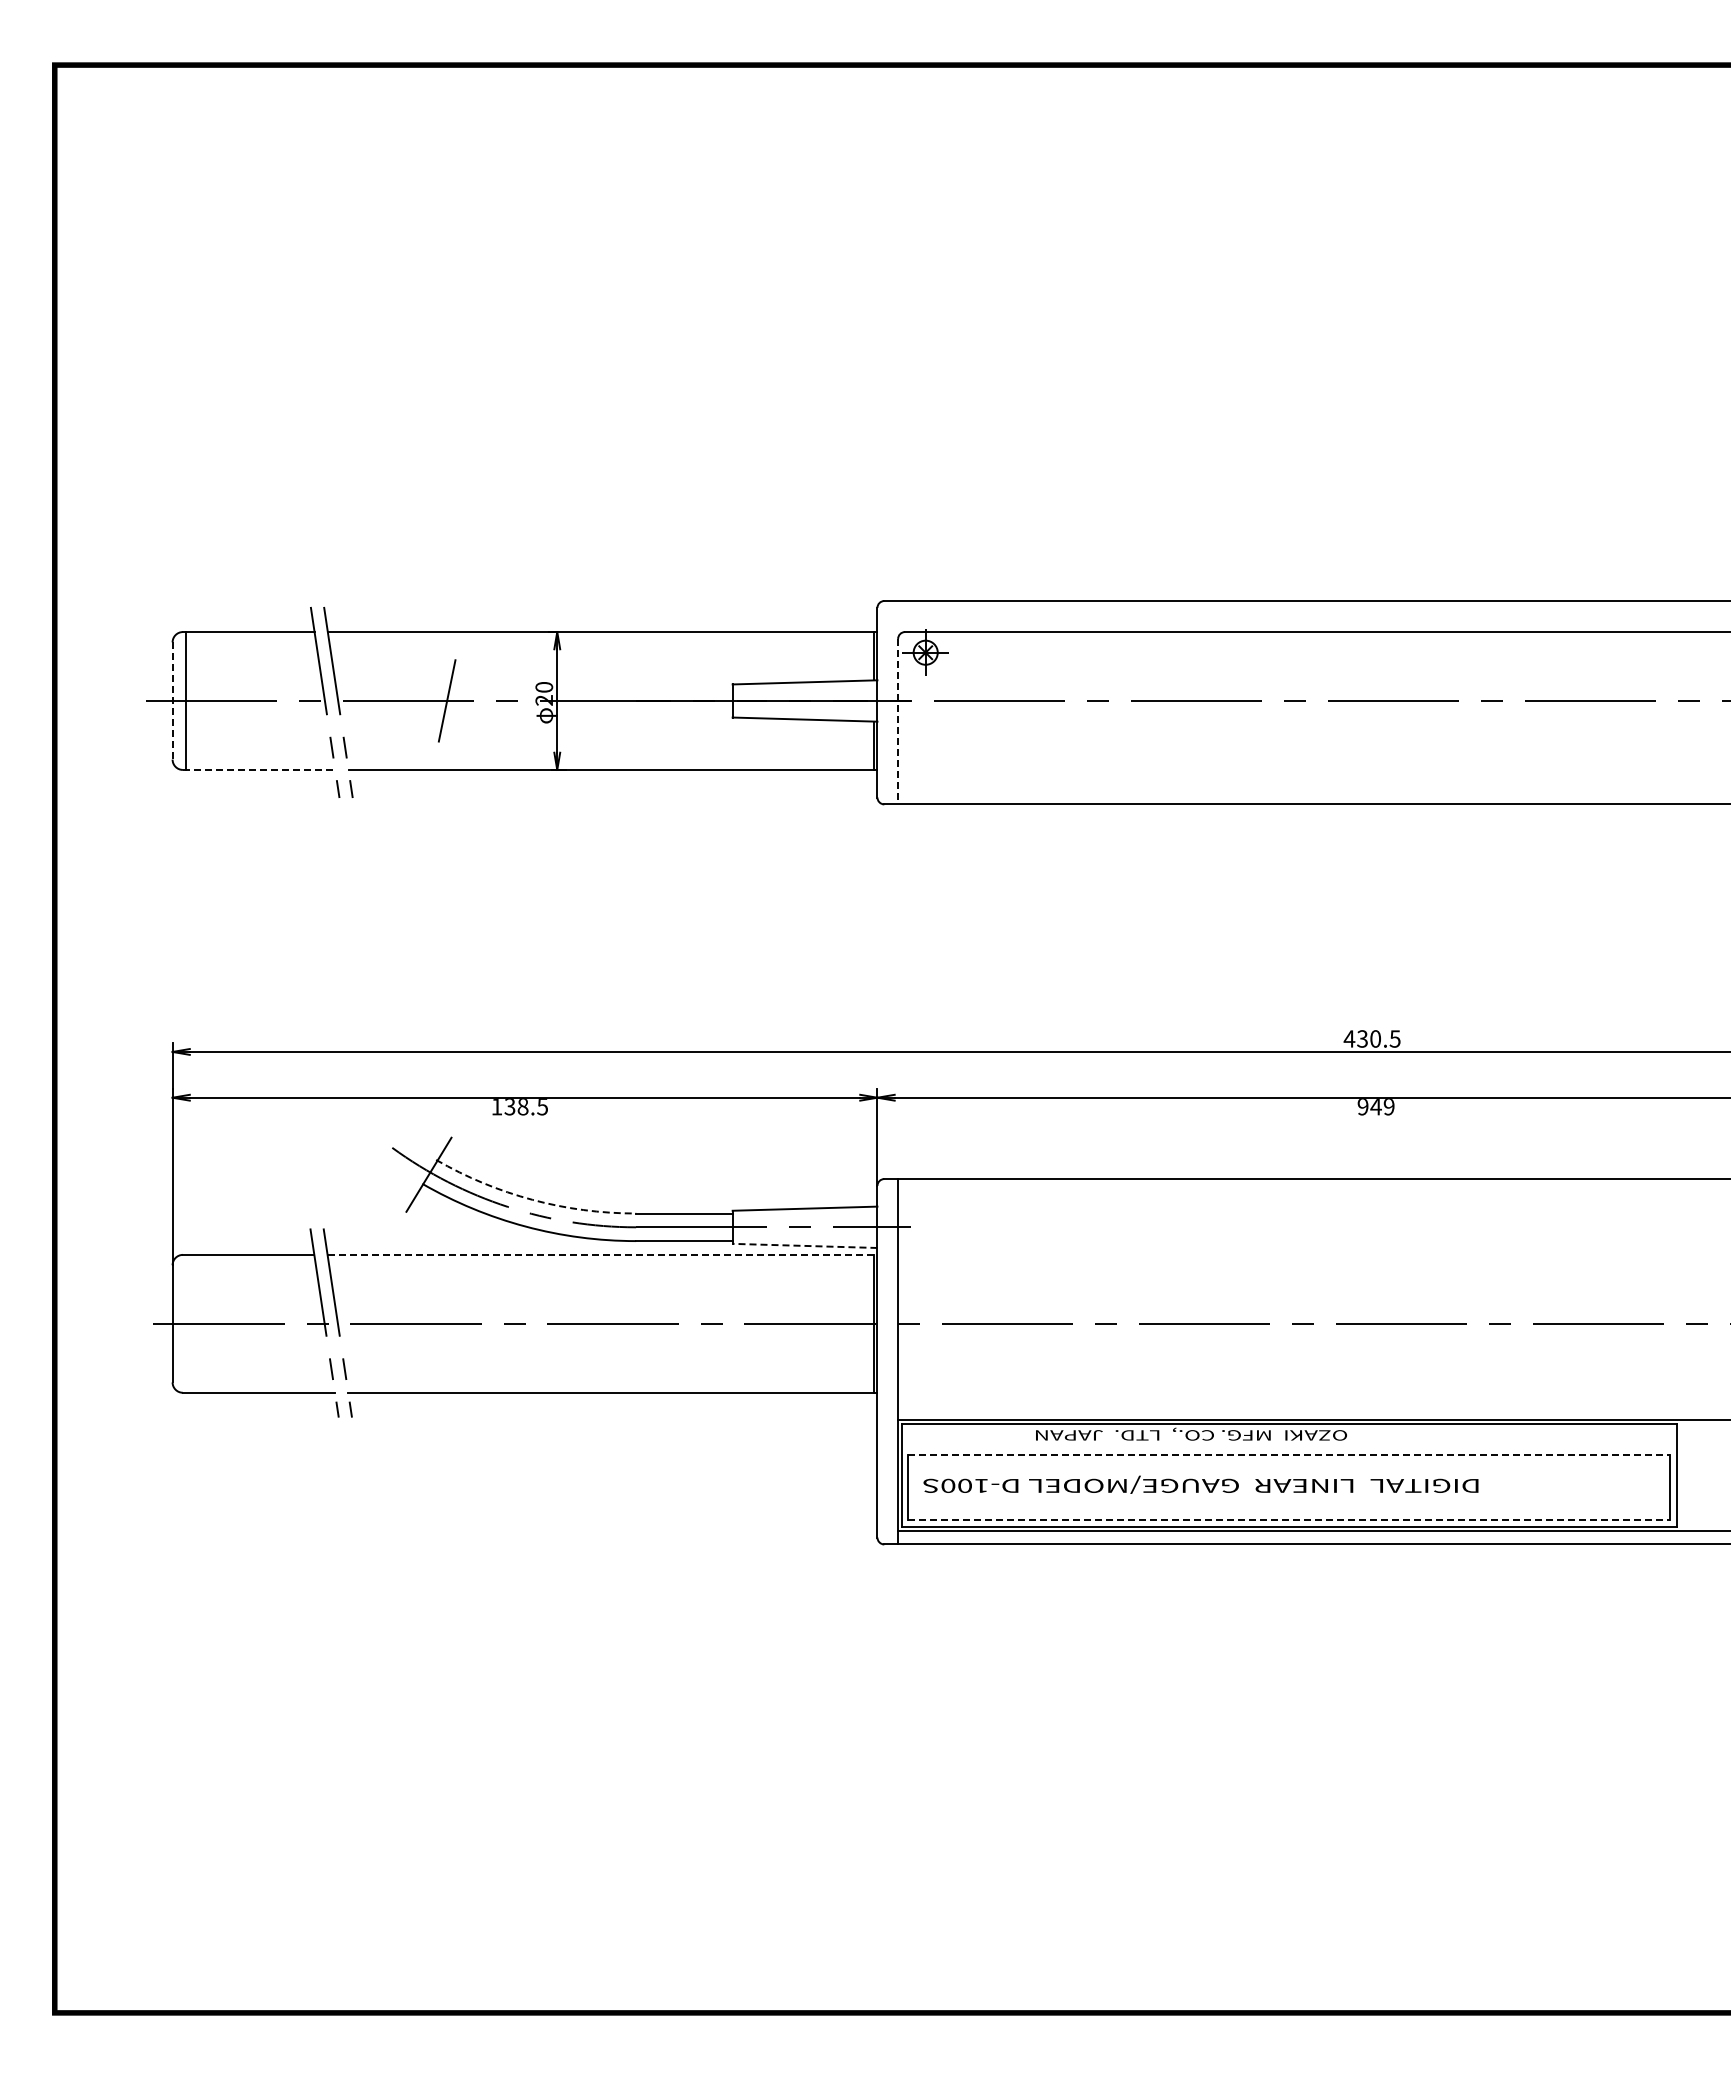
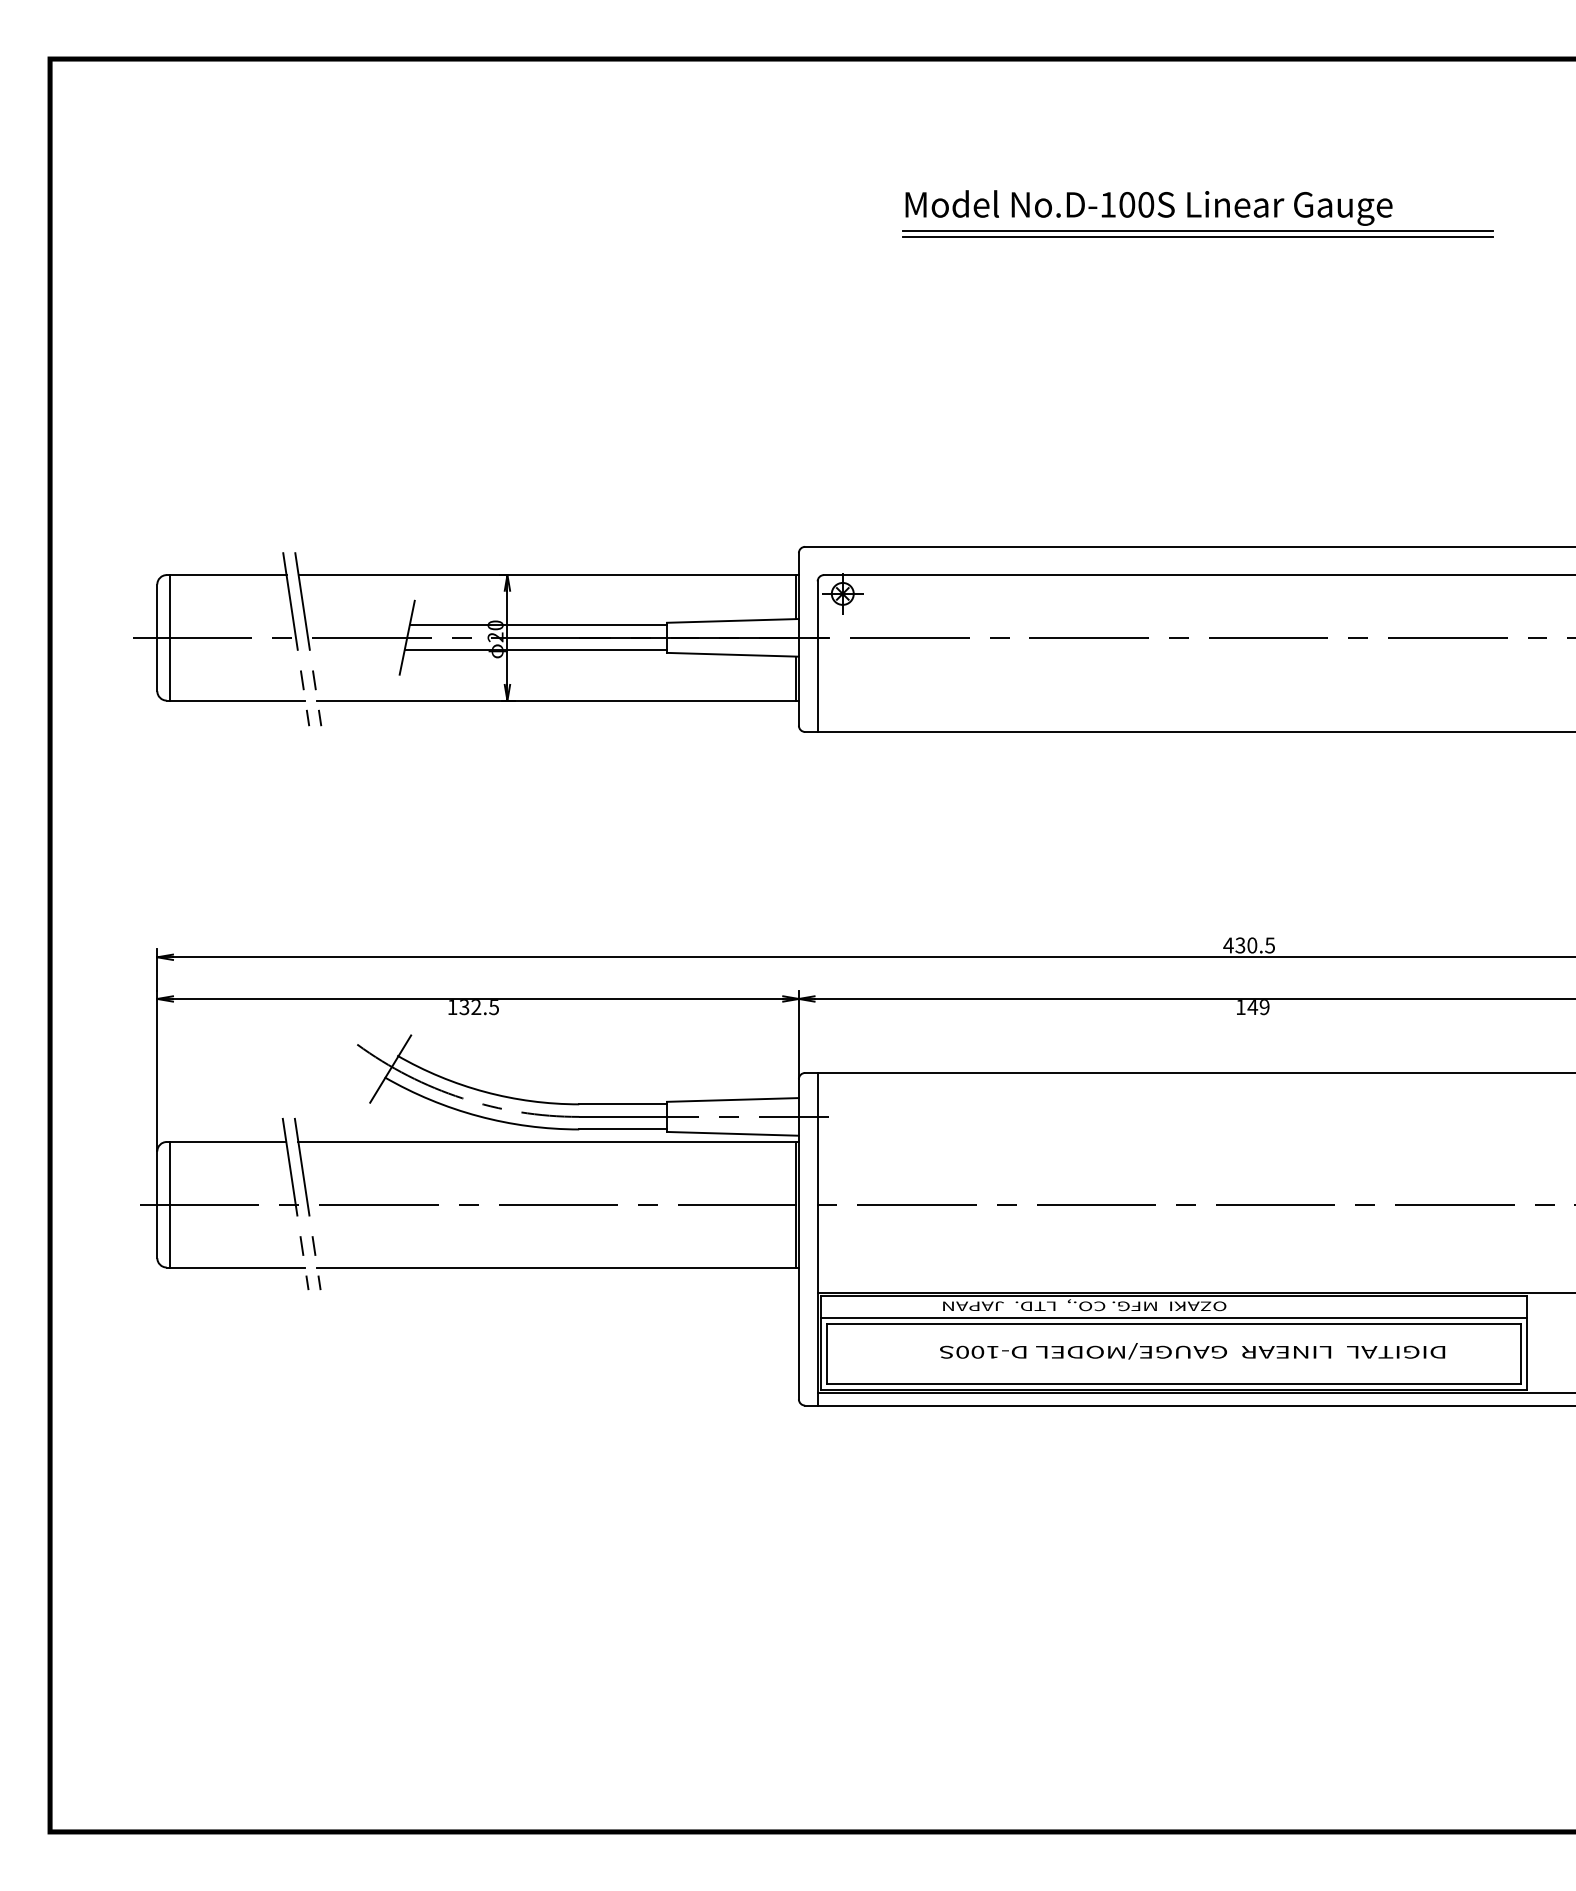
part: (1315, 235) -> (1197, 214), added
line: (590, 687) -> (537, 625), added
line: (172, 701) -> (157, 638), dashed -> solid
line: (588, 714) -> (535, 650), added
line: (898, 721) -> (818, 656), dashed -> solid
line: (259, 769) -> (236, 700), dashed -> solid
text: (522, 1107) -> (475, 1007), 138.5 -> 132.5
text: (1362, 1107) -> (1240, 1007), 949 -> 149
arc: (532, 1199) -> (484, 1091), dashed -> solid
line: (804, 1245) -> (732, 1133), dashed -> solid
line: (602, 1254) -> (548, 1141), dashed -> solid
line: (186, 1323) -> (169, 1204), added
line: (1289, 1447) -> (1173, 1317), added
line: (1289, 1454) -> (1173, 1323), dashed -> solid
text: (1200, 1484) -> (1192, 1350), moved
line: (1289, 1520) -> (1173, 1383), dashed -> solid

